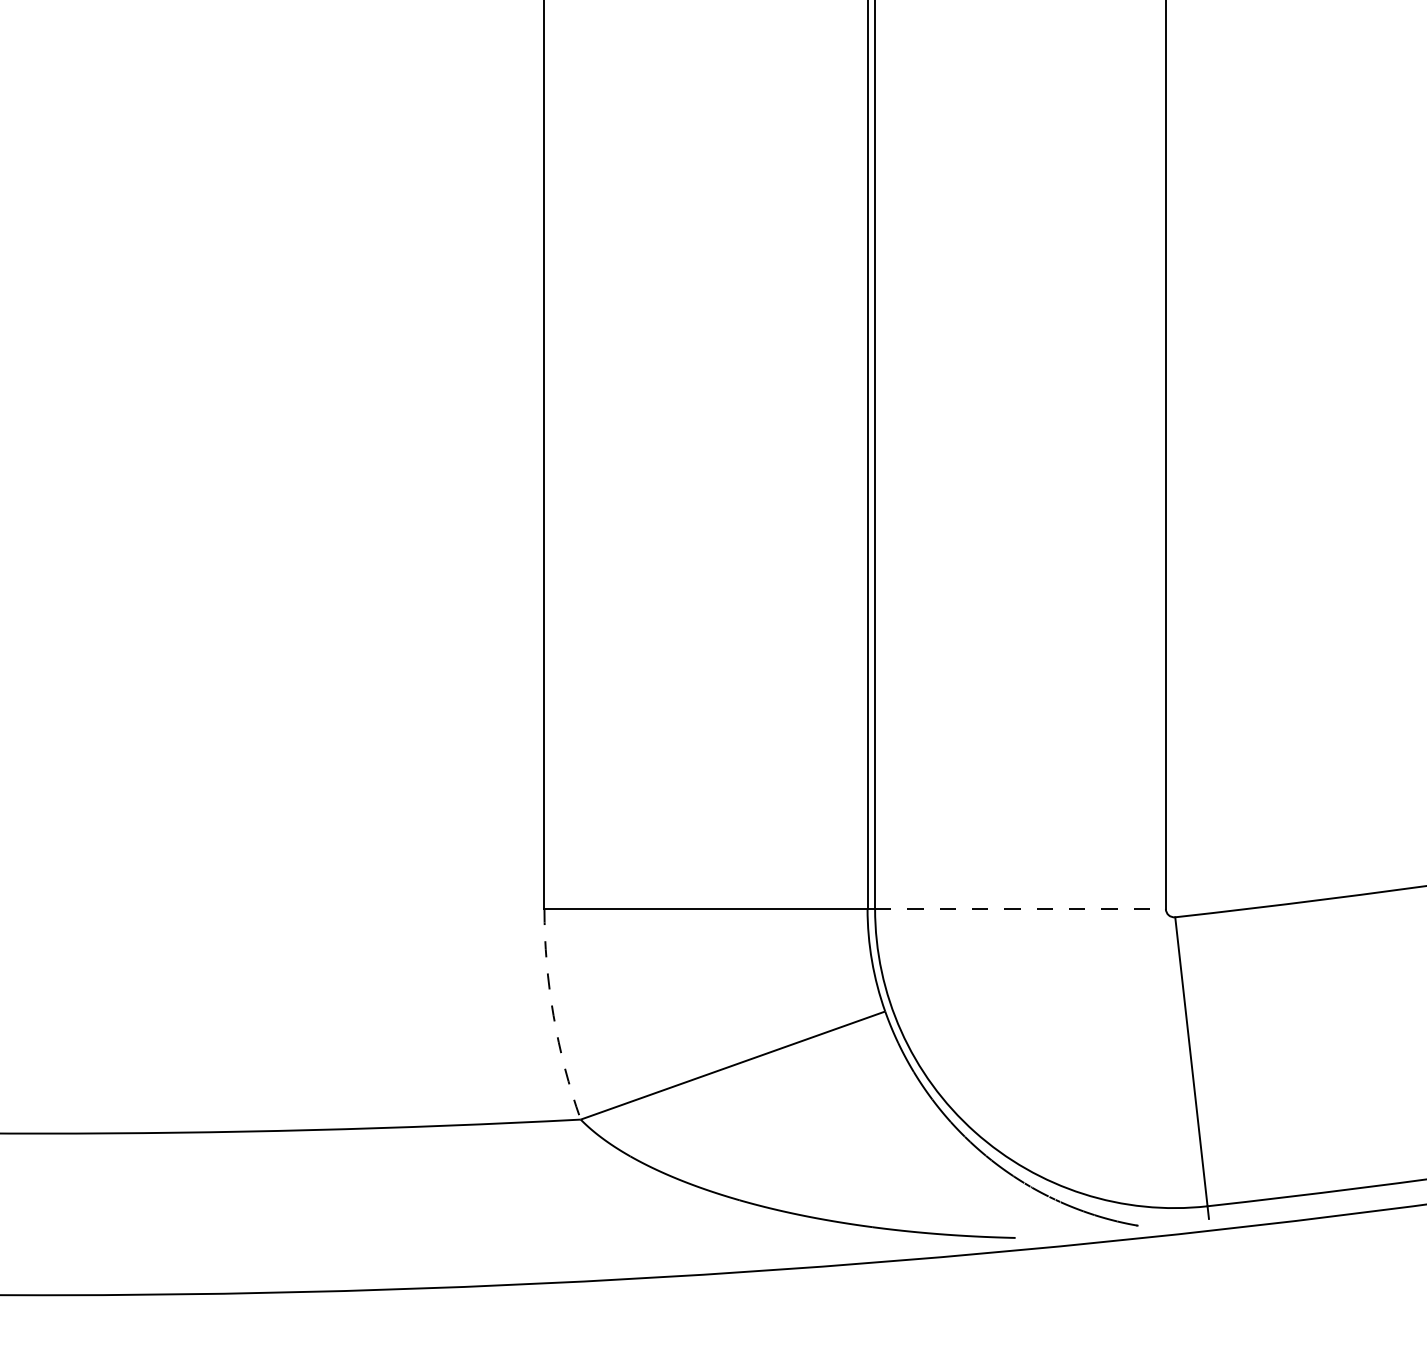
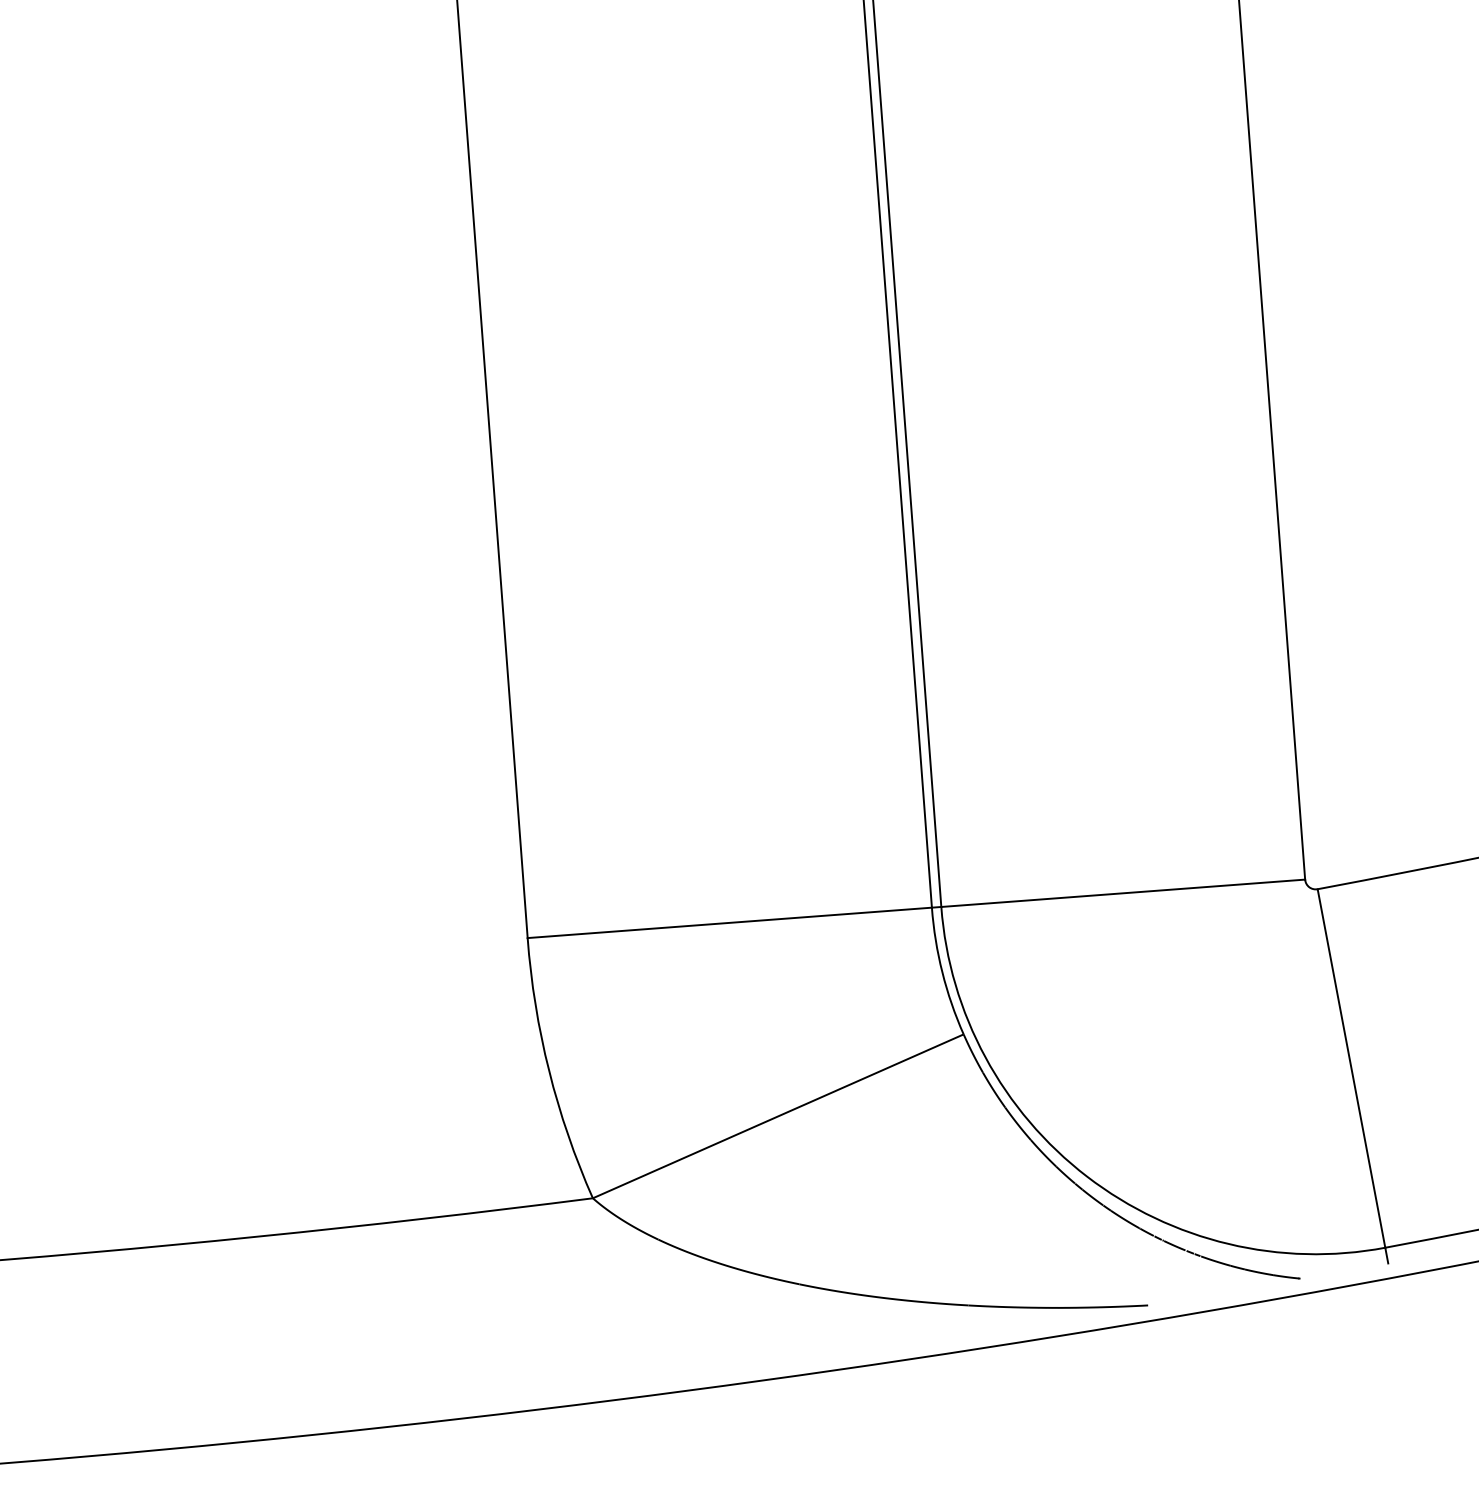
line: (1020, 908) -> (1123, 892), dashed -> solid
arc: (553, 1015) -> (549, 1070), dashed -> solid

